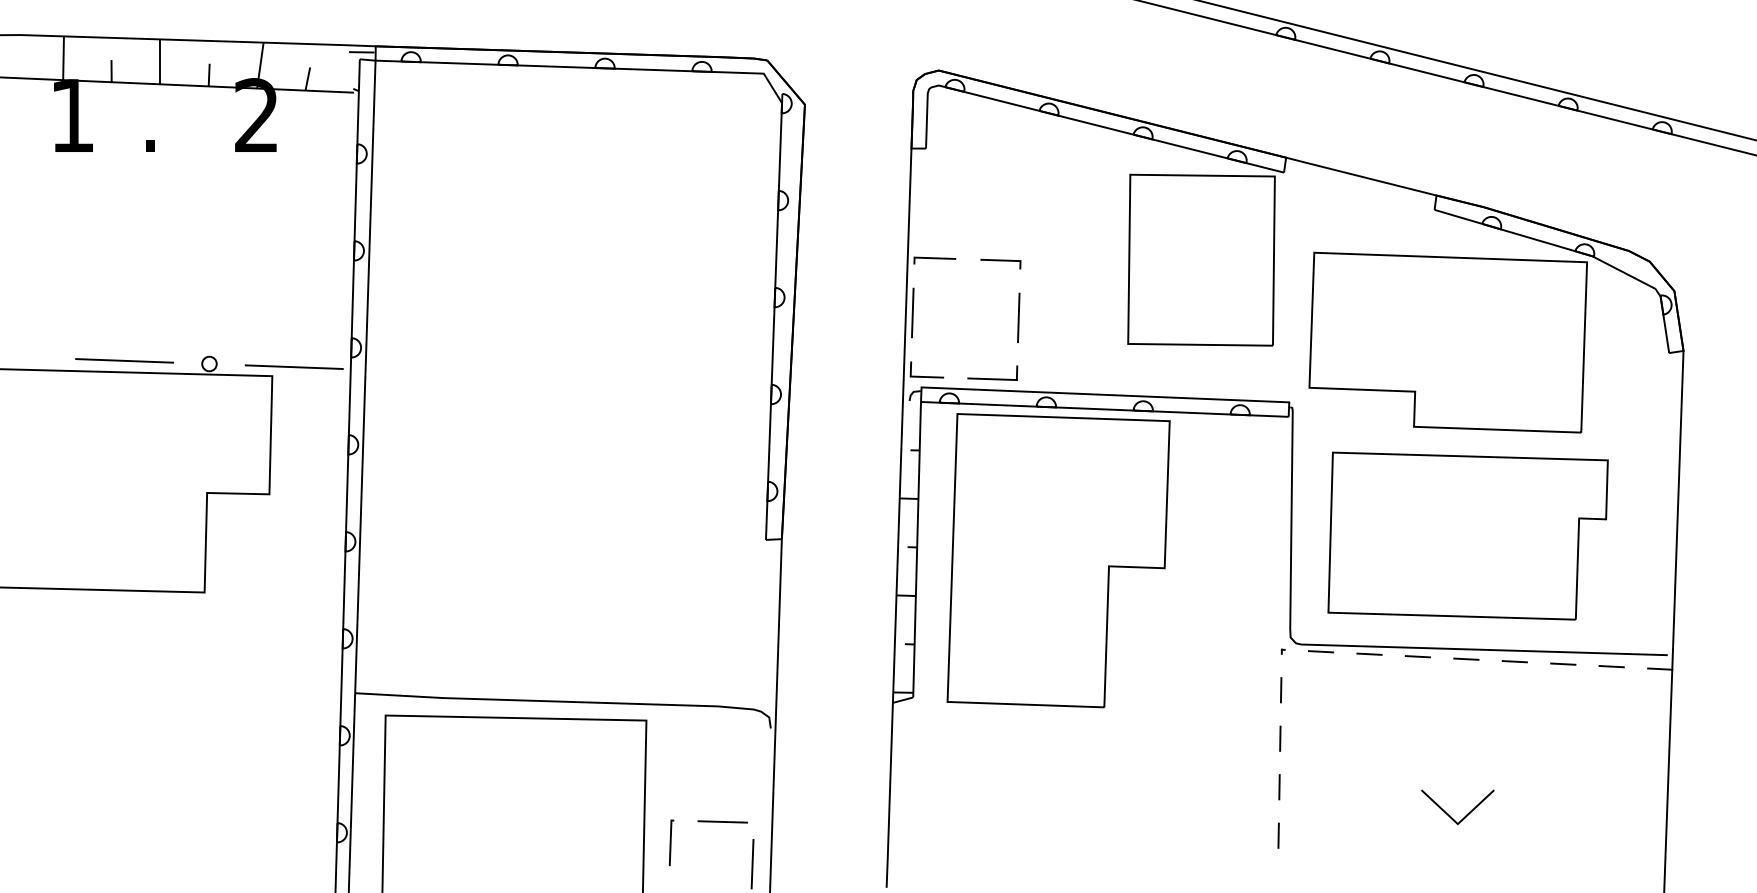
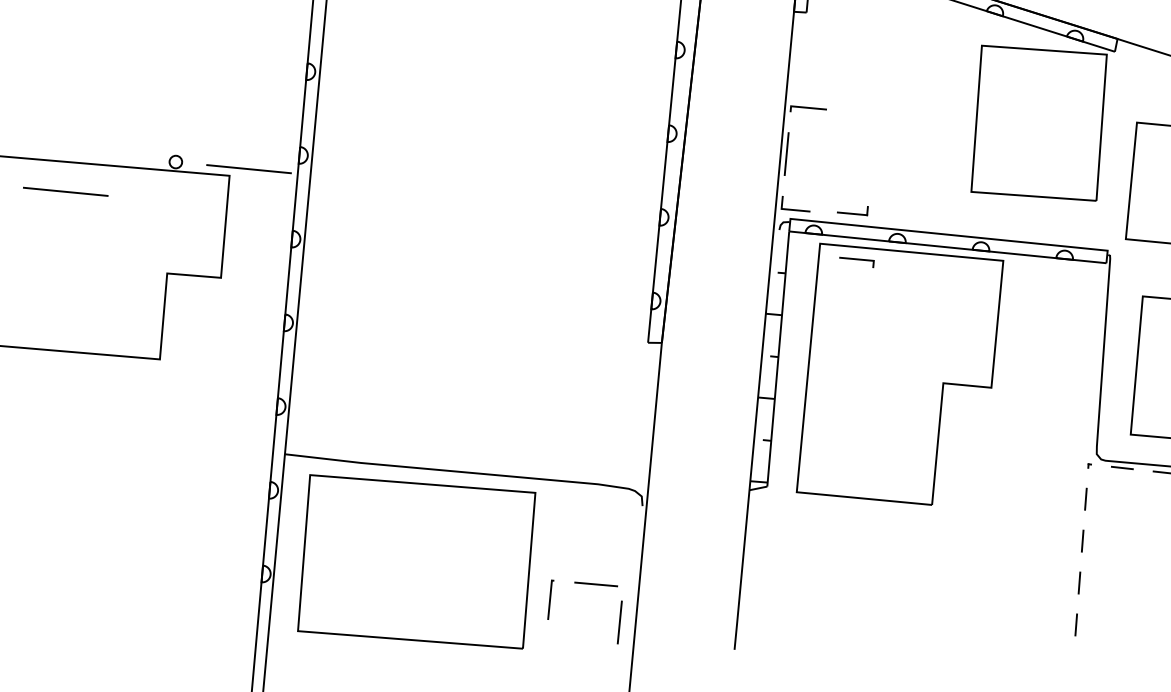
line: (1000, 261) -> (856, 260), moved
line: (1018, 317) -> (877, 163), removed
line: (124, 360) -> (65, 191), moved
part: (992, 372) -> (852, 209), size x0.7

